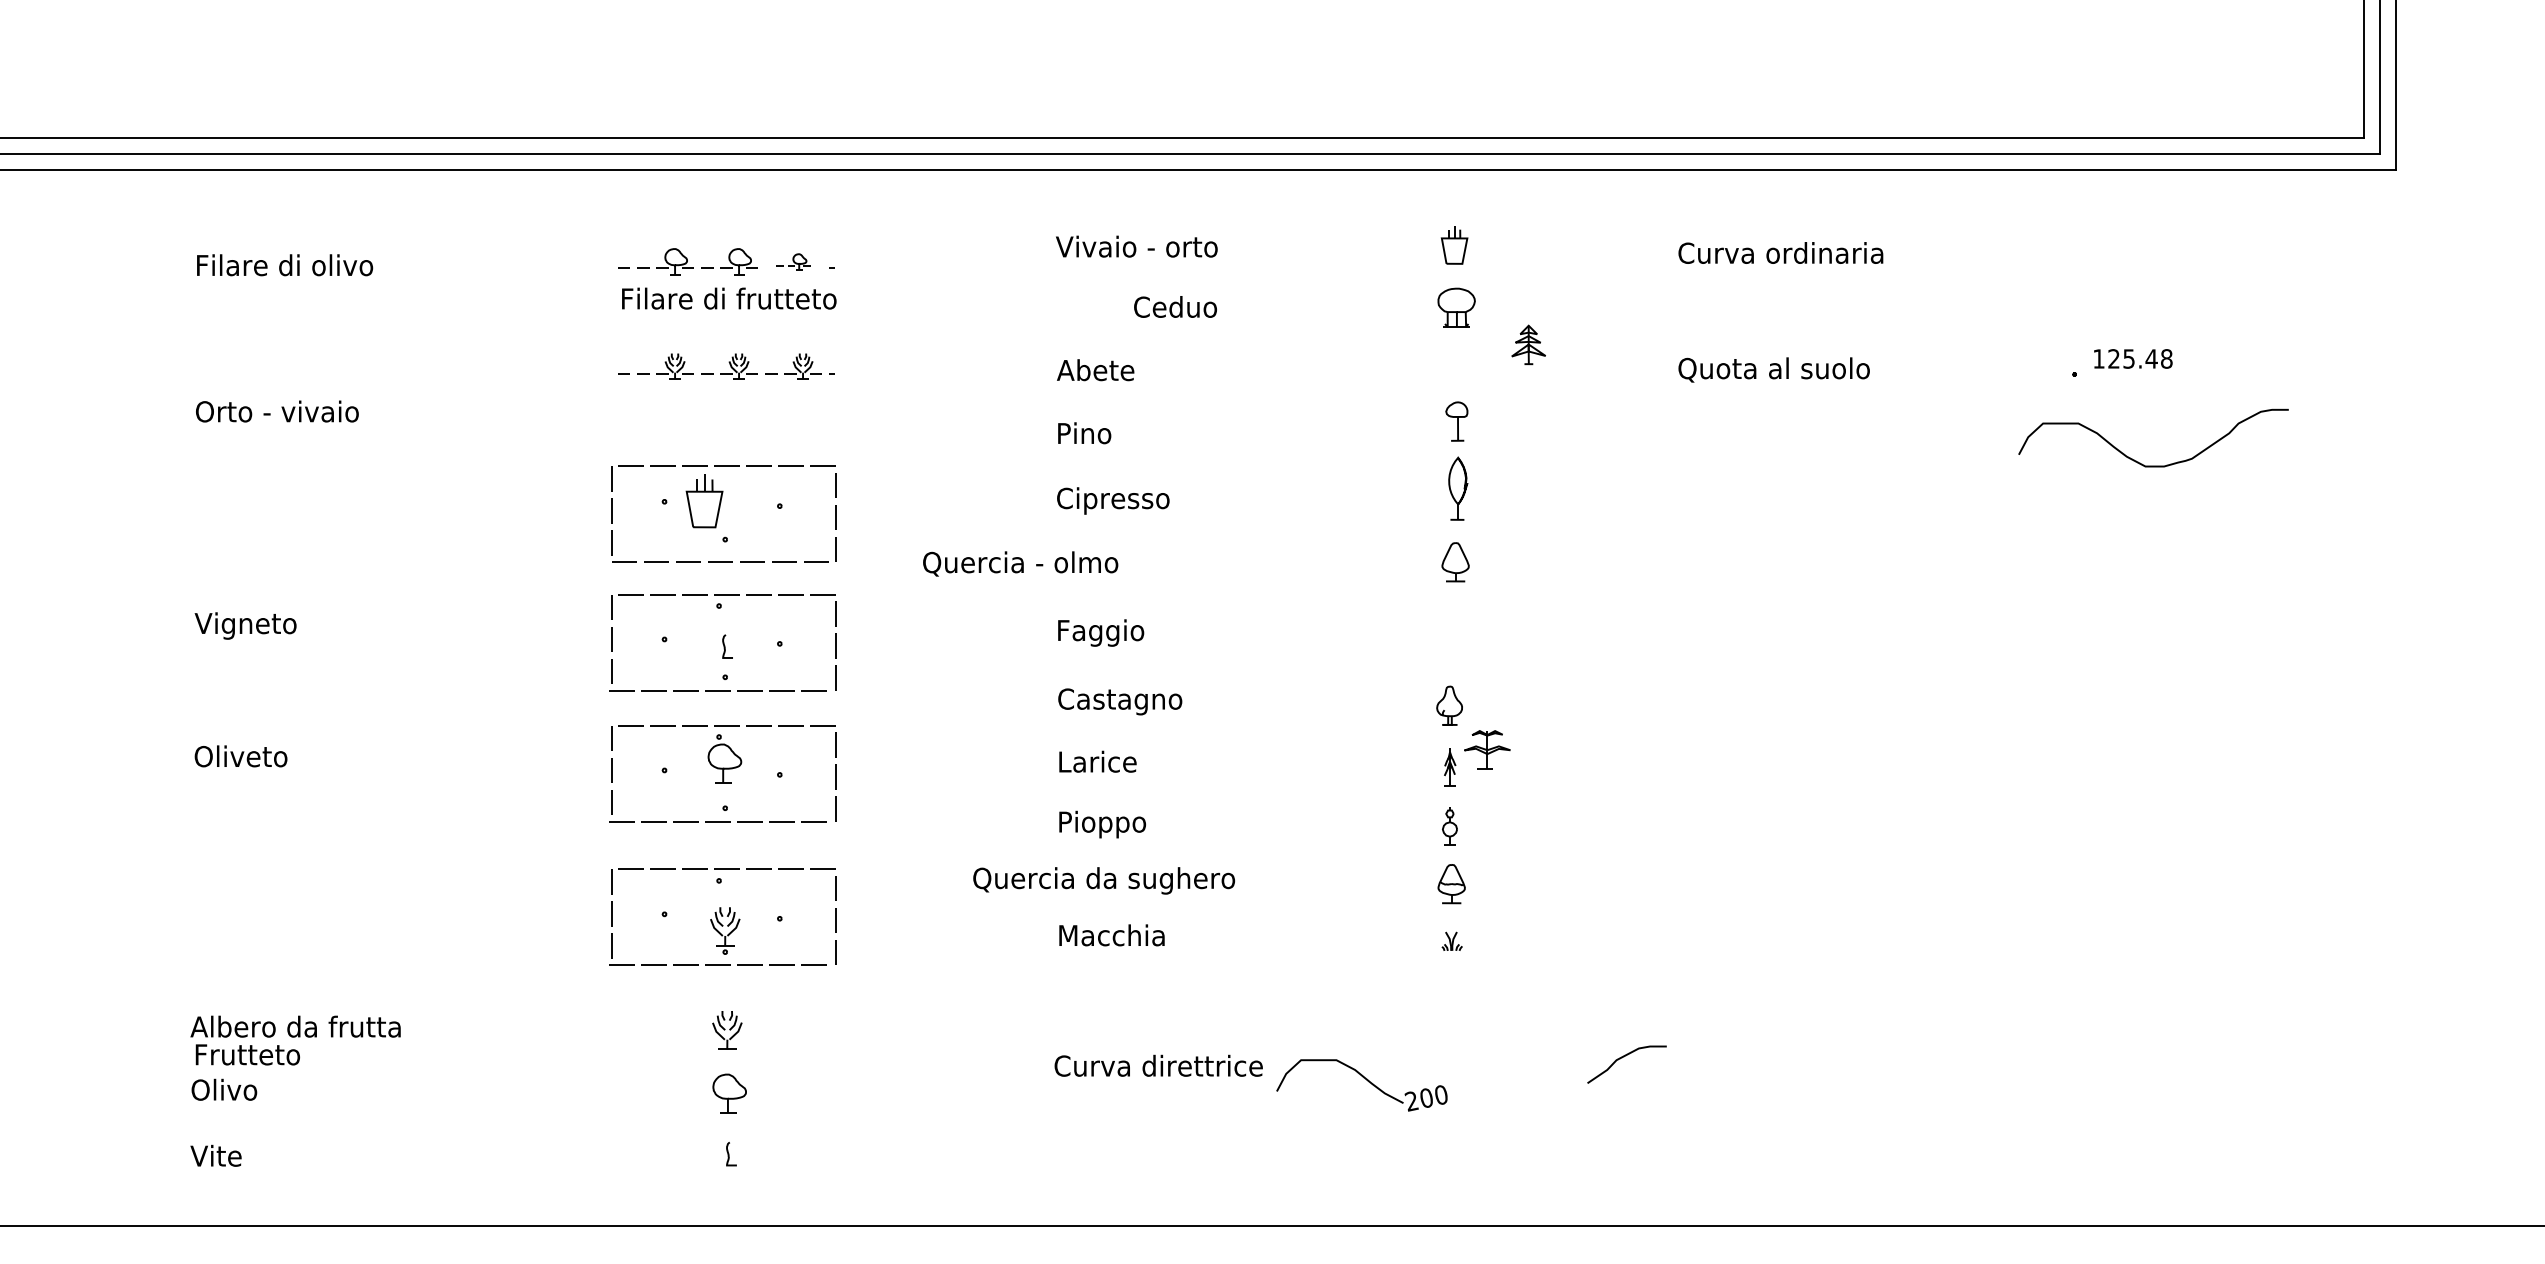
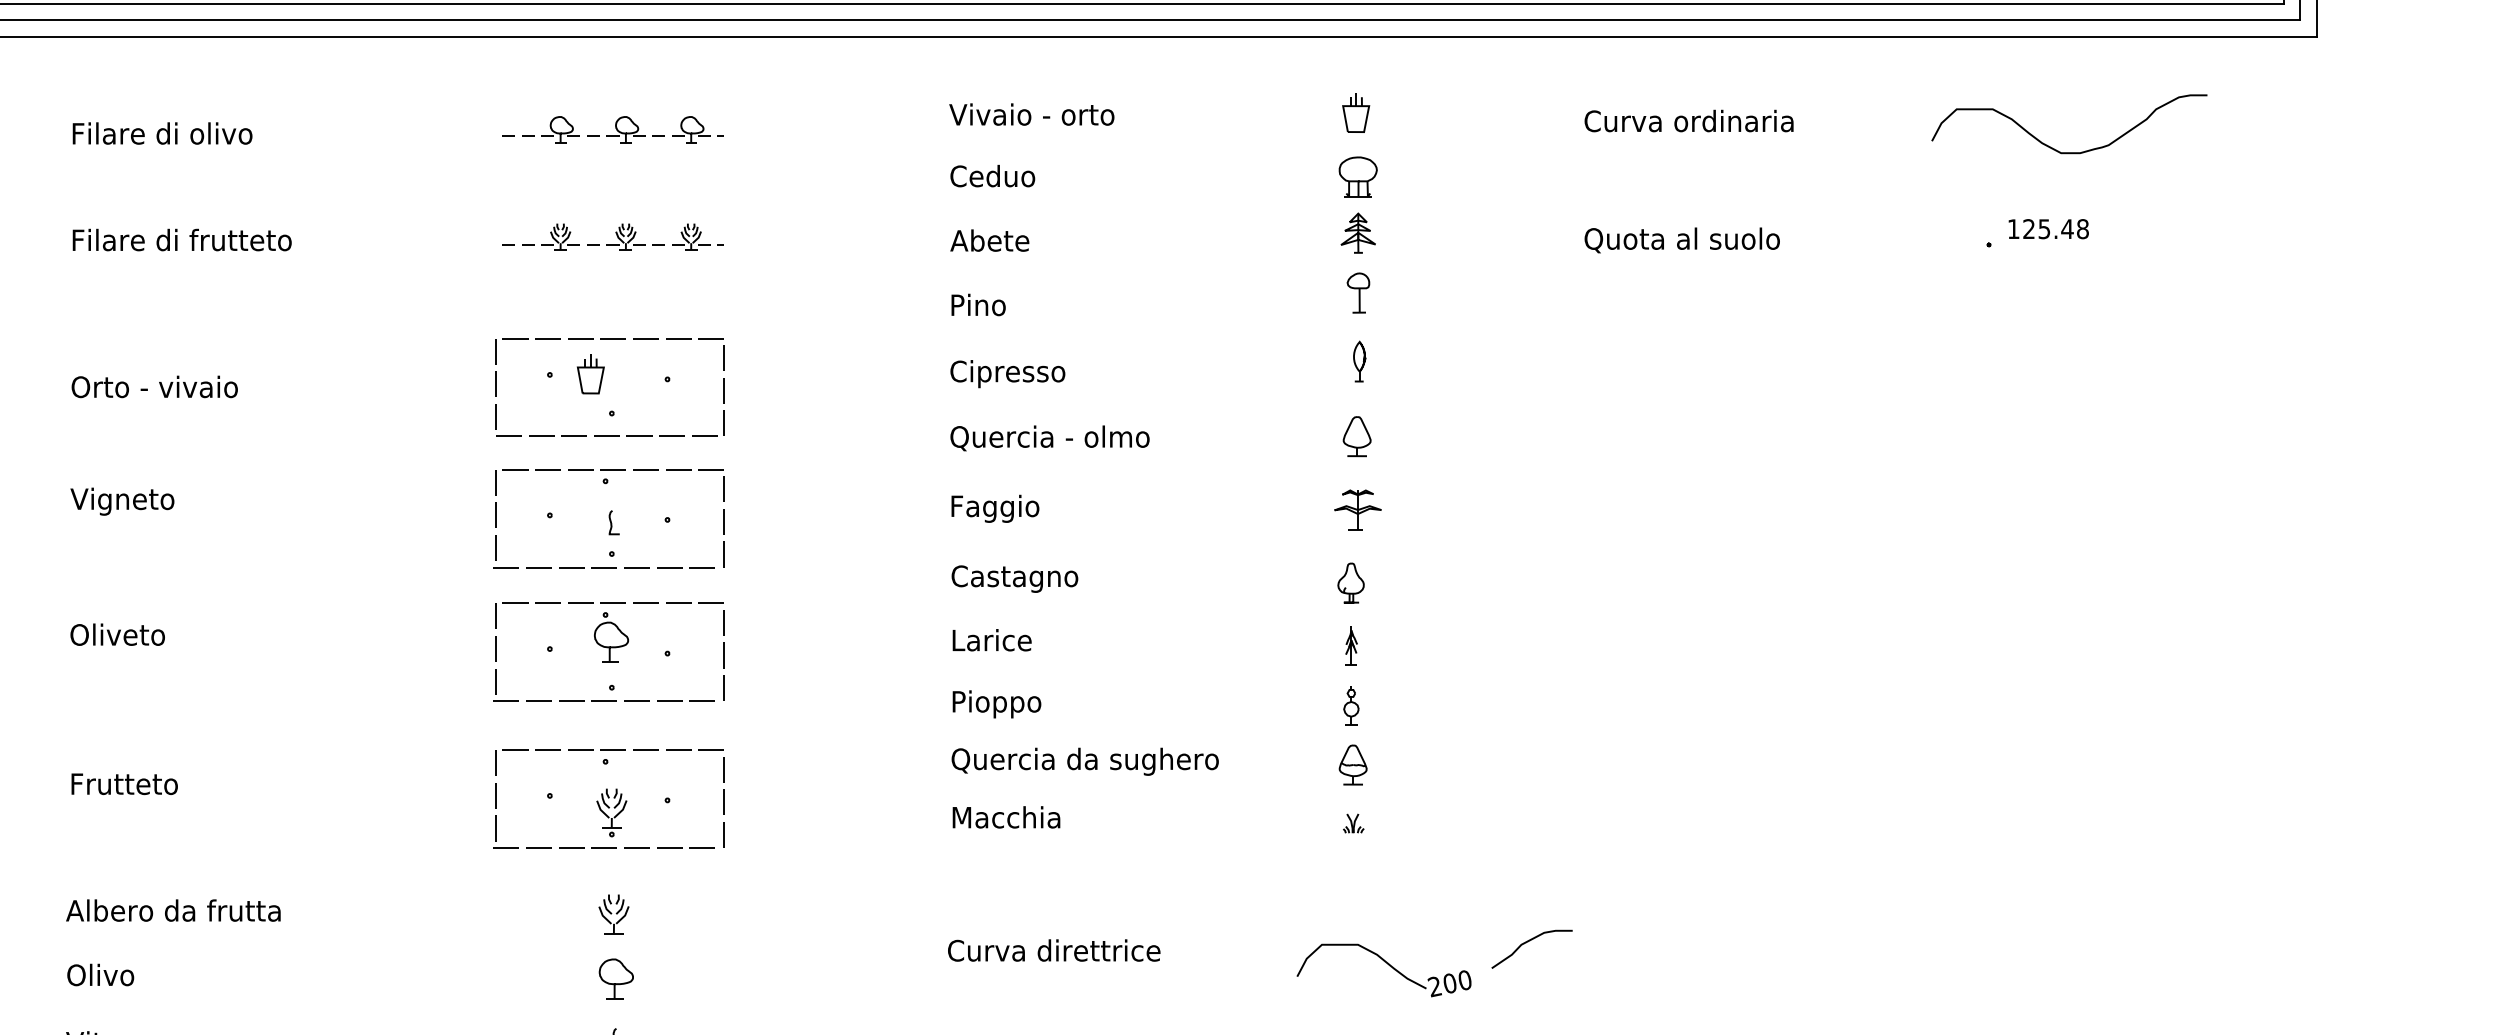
part: (793, 261) -> (681, 129), size x1.67
text: (729, 298) -> (182, 239), moved
text: (1175, 306) -> (992, 175), moved
part: (1528, 344) -> (1358, 232), moved
text: (277, 411) -> (154, 386), moved
curve: (2153, 465) -> (2069, 152), moved
part: (1457, 488) -> (1359, 361), size x0.62
part: (704, 501) -> (590, 374), size x0.71
text: (1020, 563) -> (1049, 437), moved
part: (1487, 749) -> (1358, 509), moved
text: (1104, 880) -> (1085, 761), moved
text: (247, 1054) -> (124, 783), moved
part: (1366, 1080) -> (1388, 965), moved

